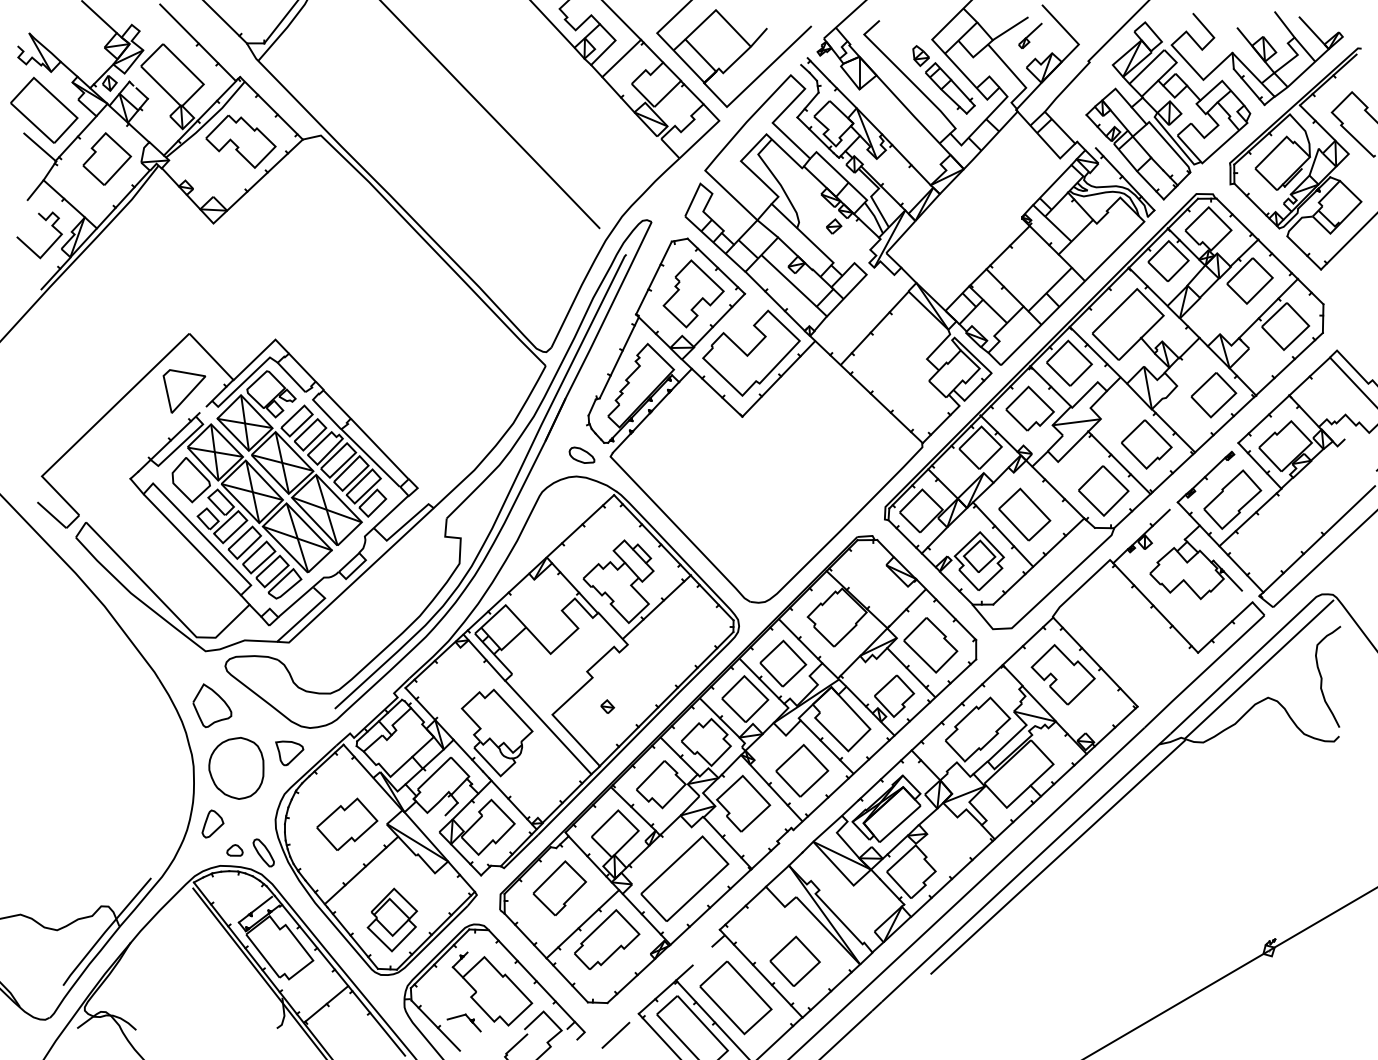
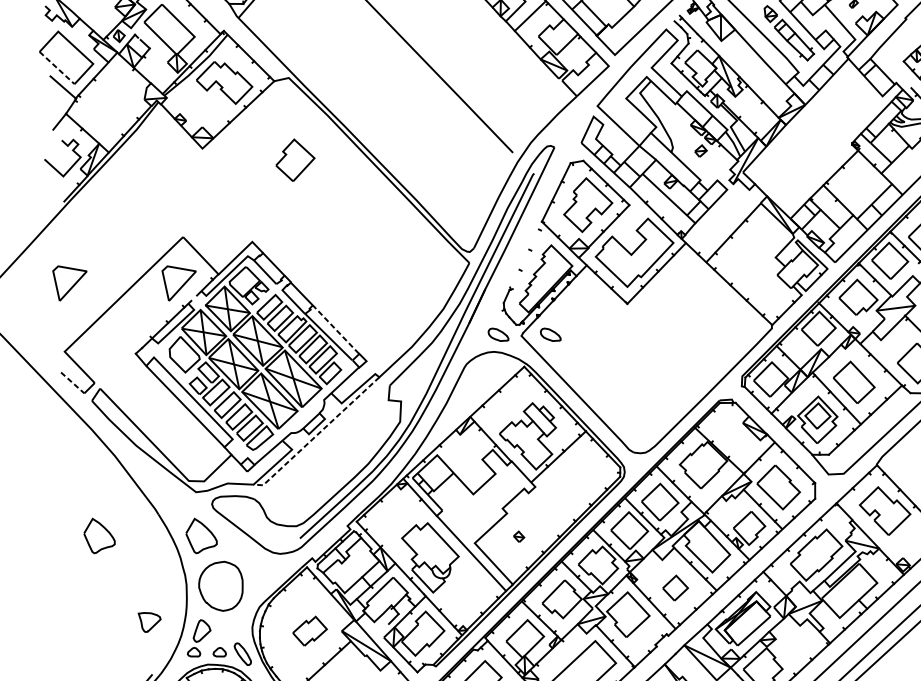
line: (32, 123) -> (57, 68), solid -> dashed
part: (107, 158) -> (295, 159), moved
line: (618, 357) -> (527, 256), removed
part: (48, 391) -> (69, 283), added
line: (379, 448) -> (335, 329), solid -> dashed
curve: (648, 451) -> (551, 331), added
line: (51, 515) -> (72, 383), solid -> dashed
line: (356, 580) -> (317, 435), solid -> dashed
curve: (92, 697) -> (105, 529), added
curve: (293, 757) -> (152, 625), moved
part: (802, 770) -> (675, 588), size x0.6
part: (347, 823) -> (310, 630), size x0.7
curve: (200, 847) -> (192, 649), added

